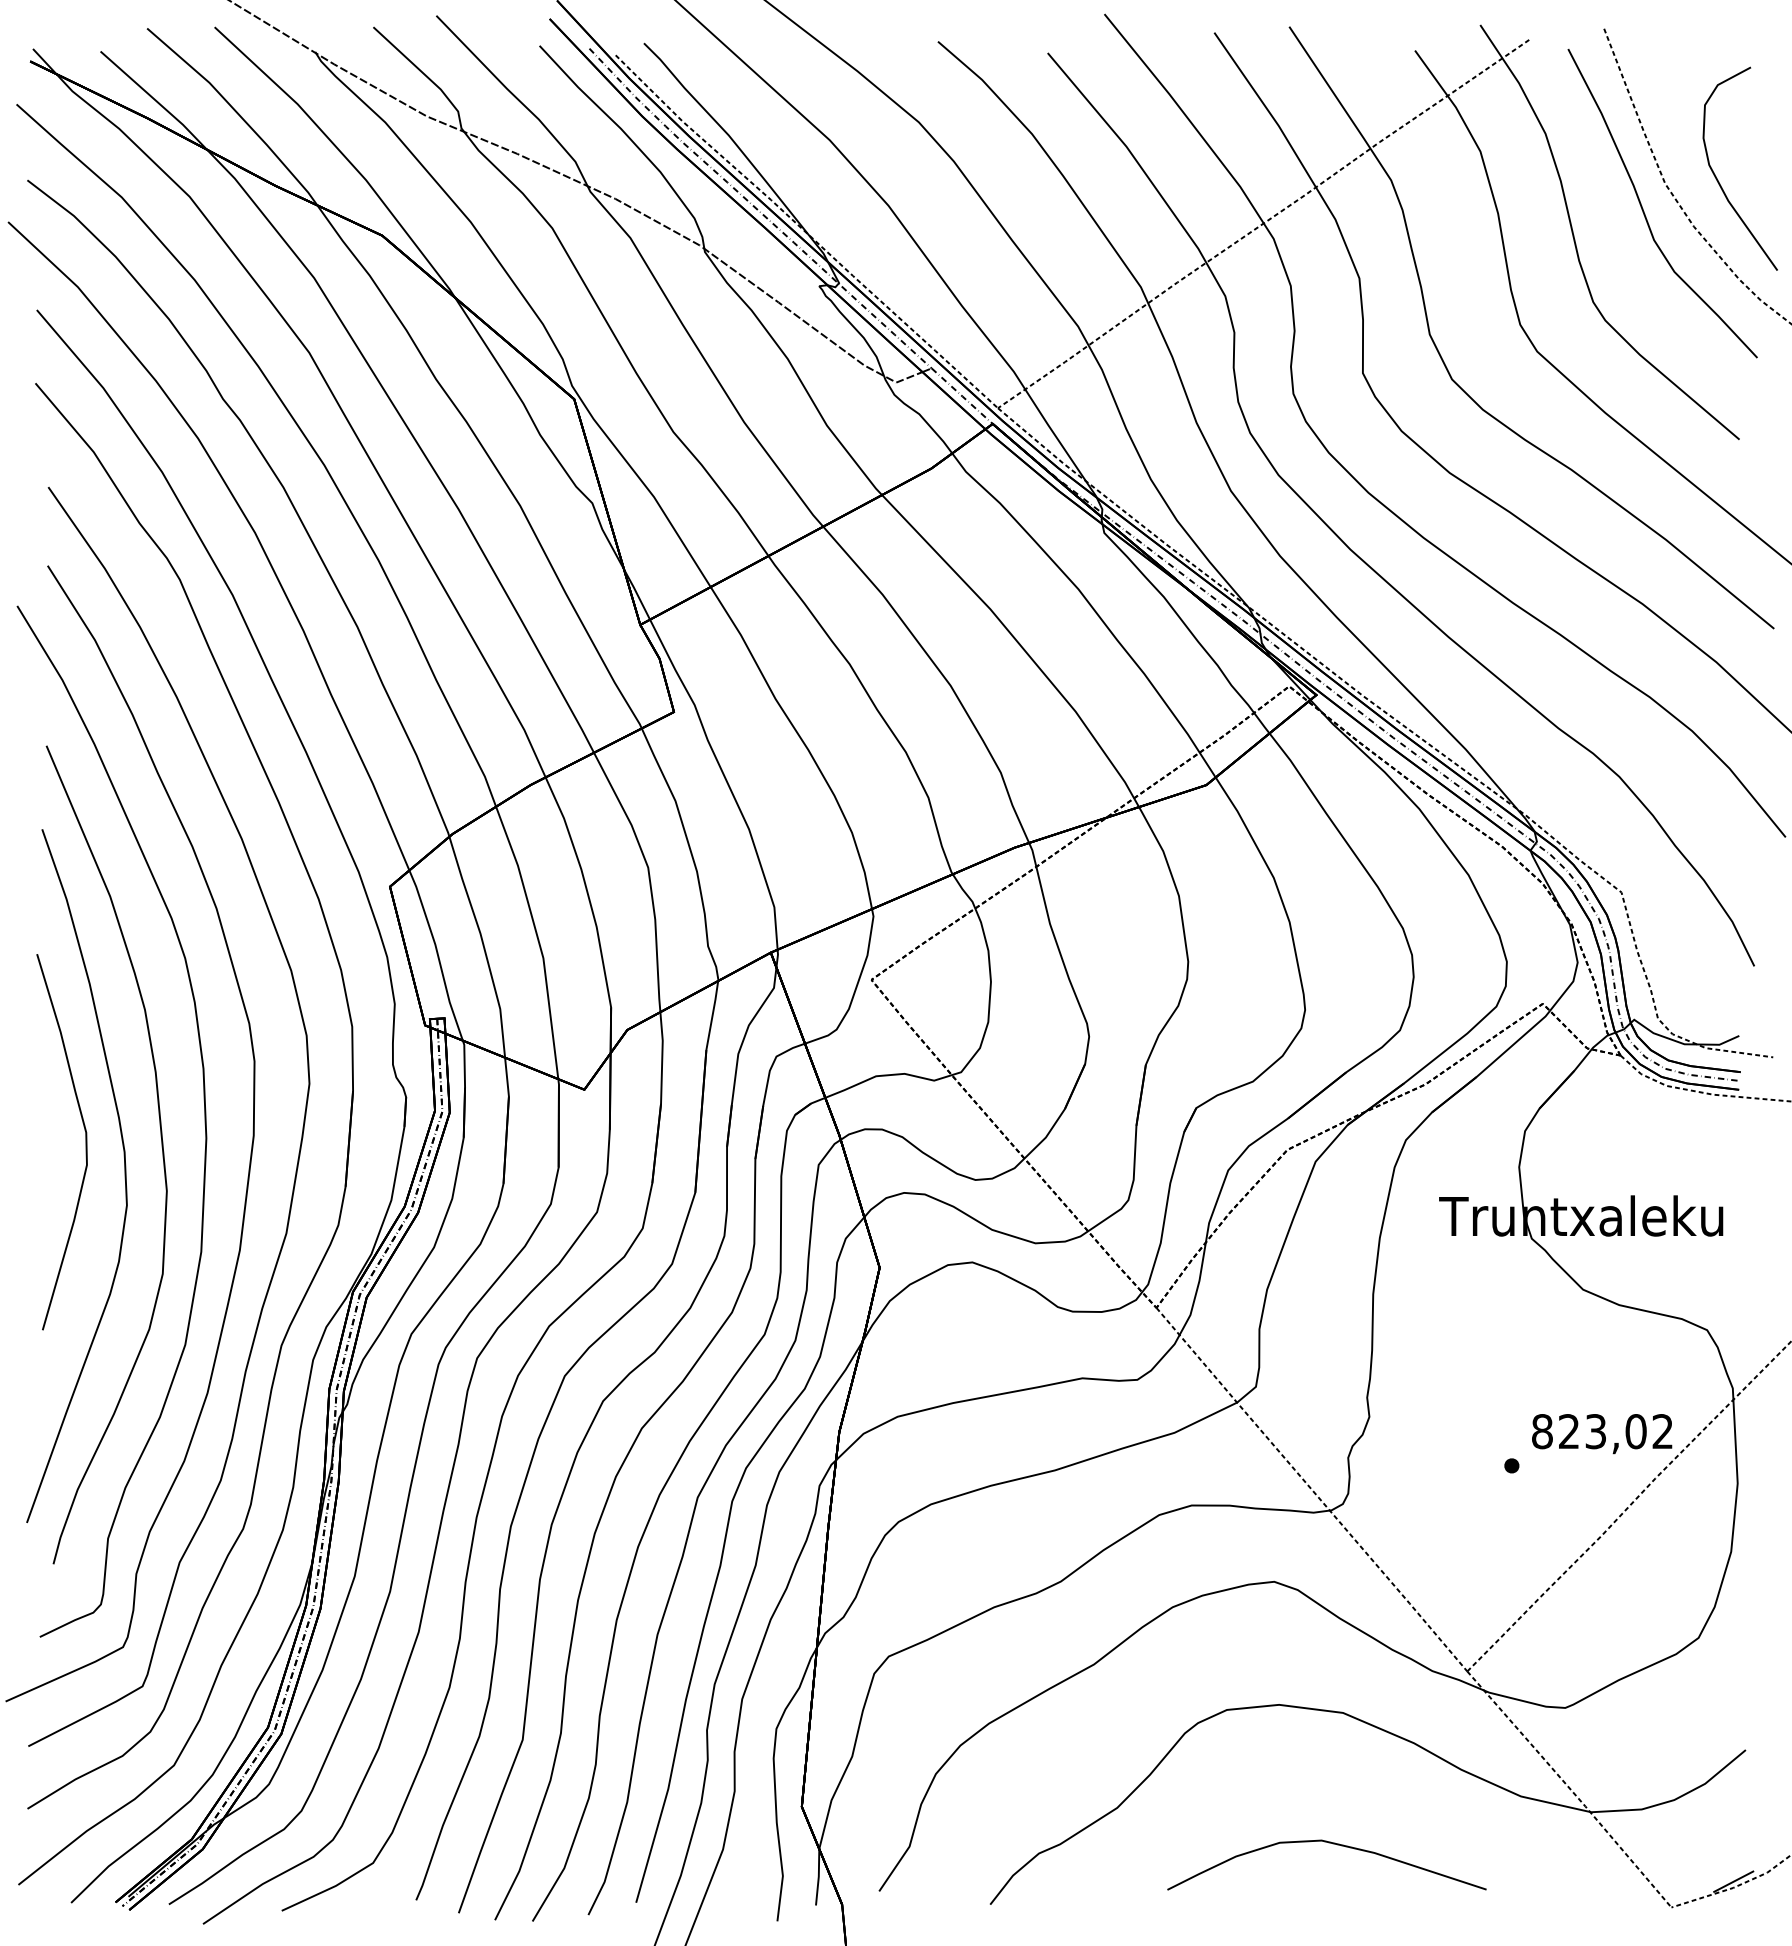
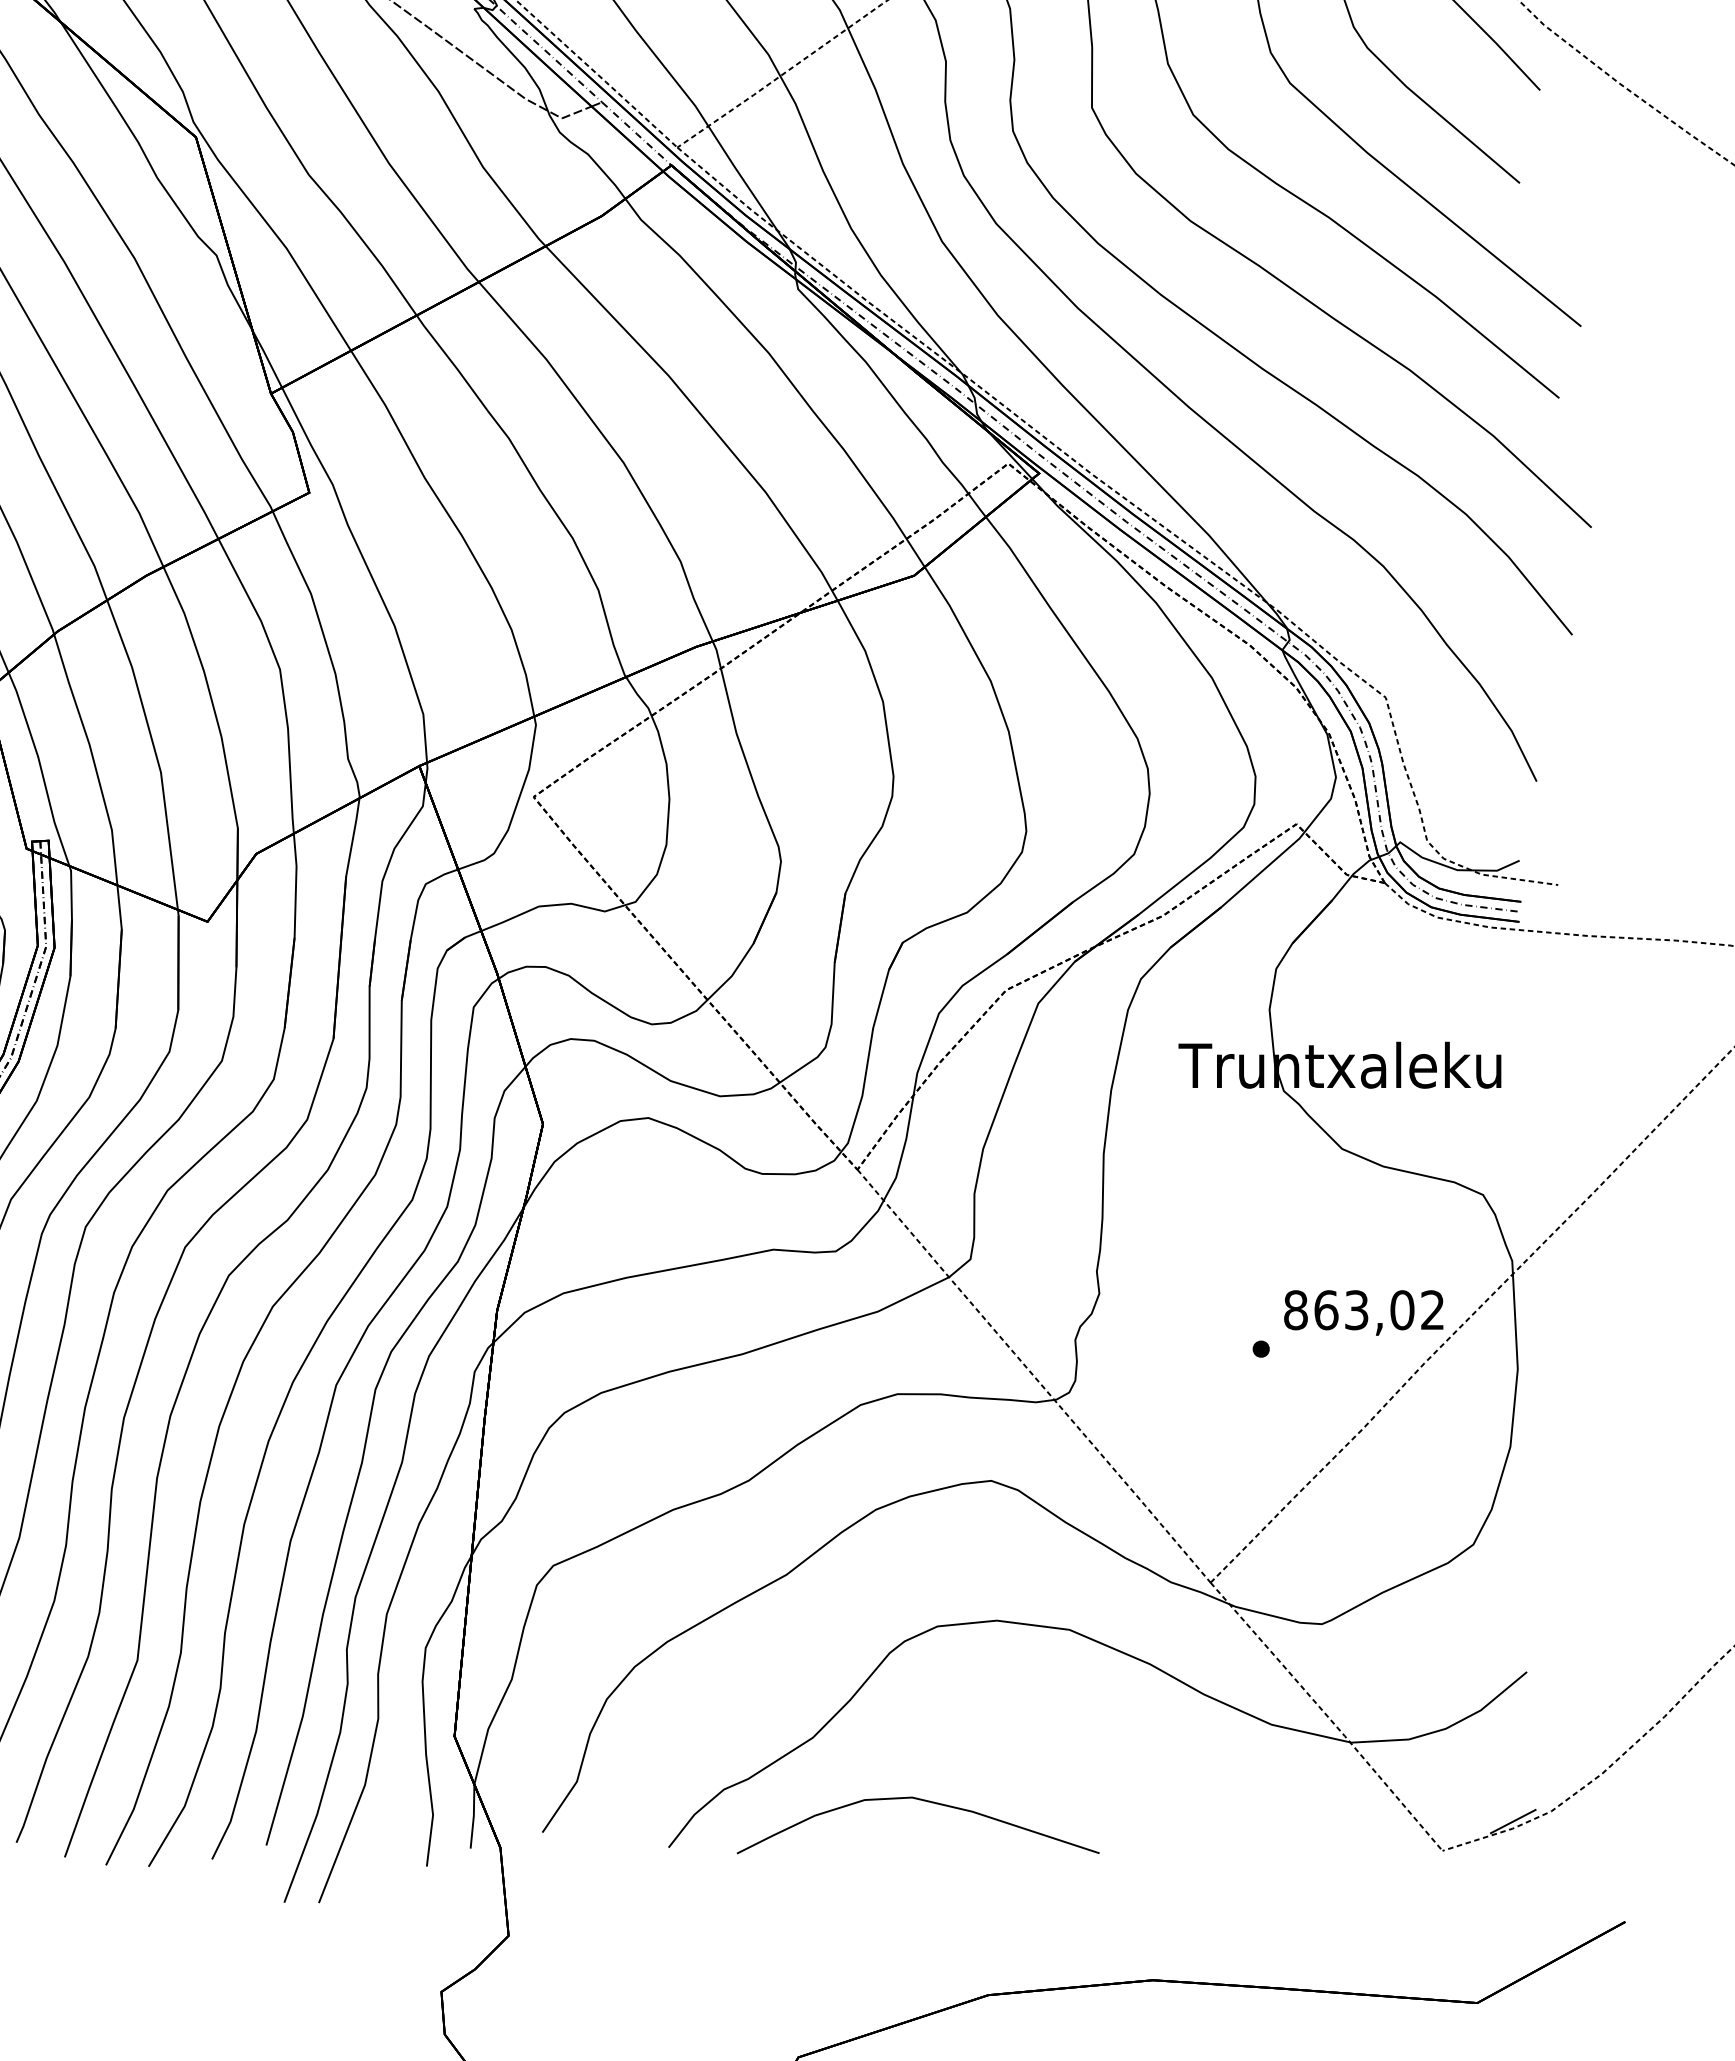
text: (1568, 1431) -> (1325, 1310), 823,02 -> 863,02
curve: (1328, 1843) -> (919, 1800), moved

